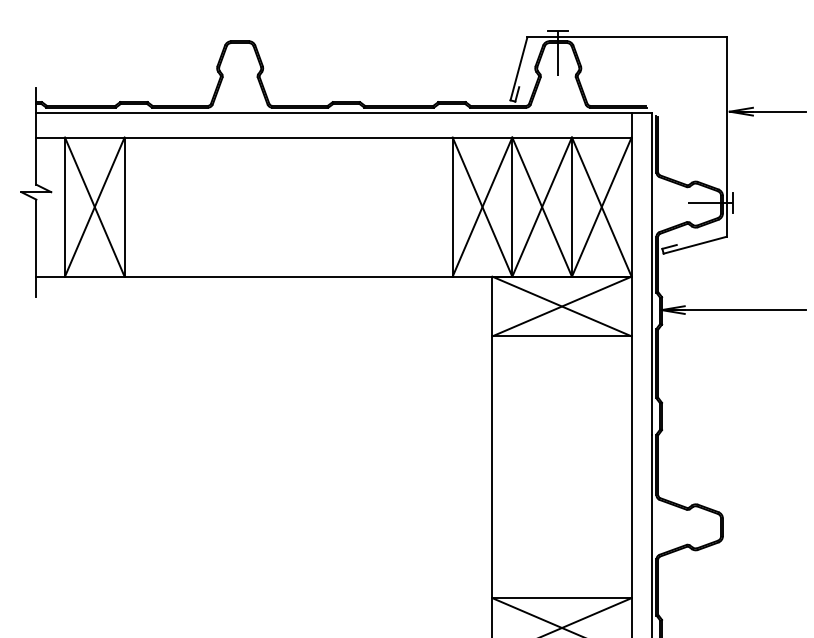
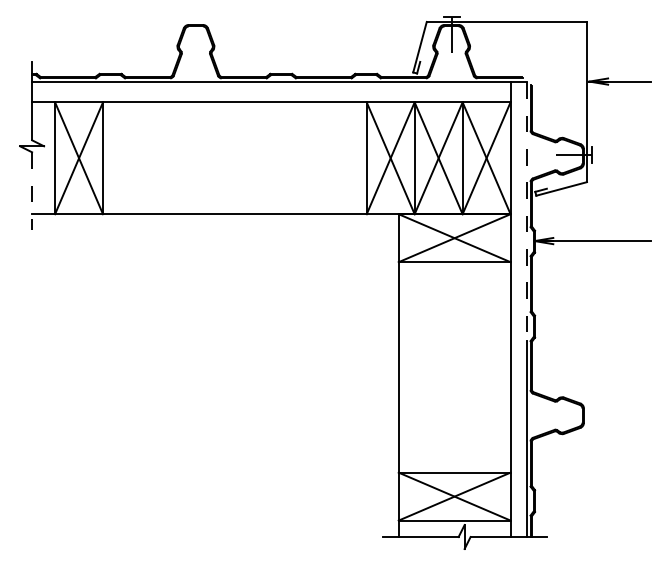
line: (36, 248) -> (32, 191), solid -> dashed
line: (651, 274) -> (526, 212), solid -> dashed

